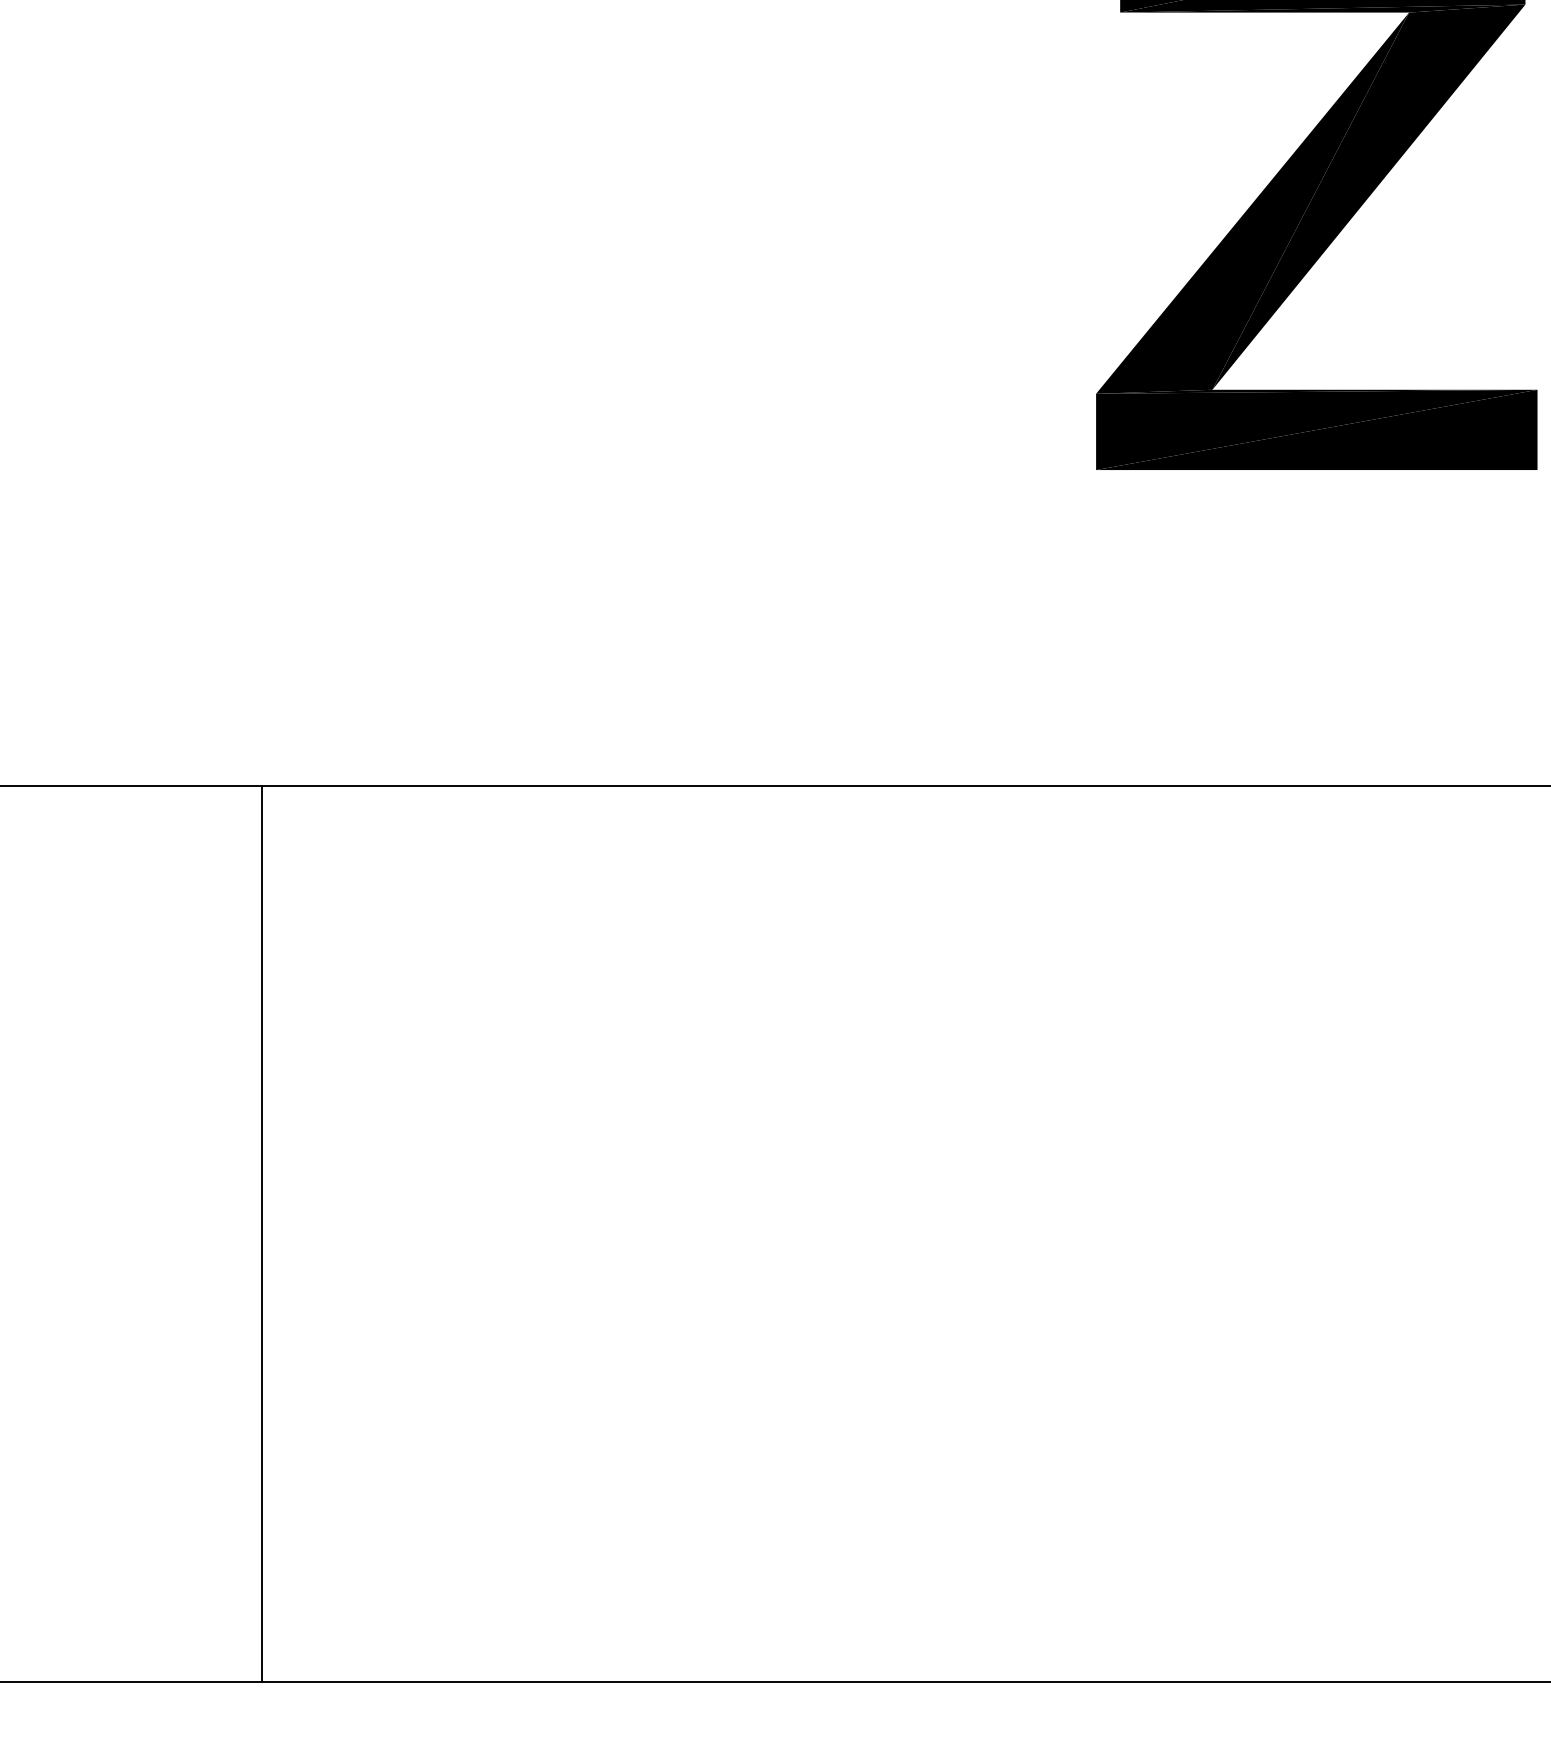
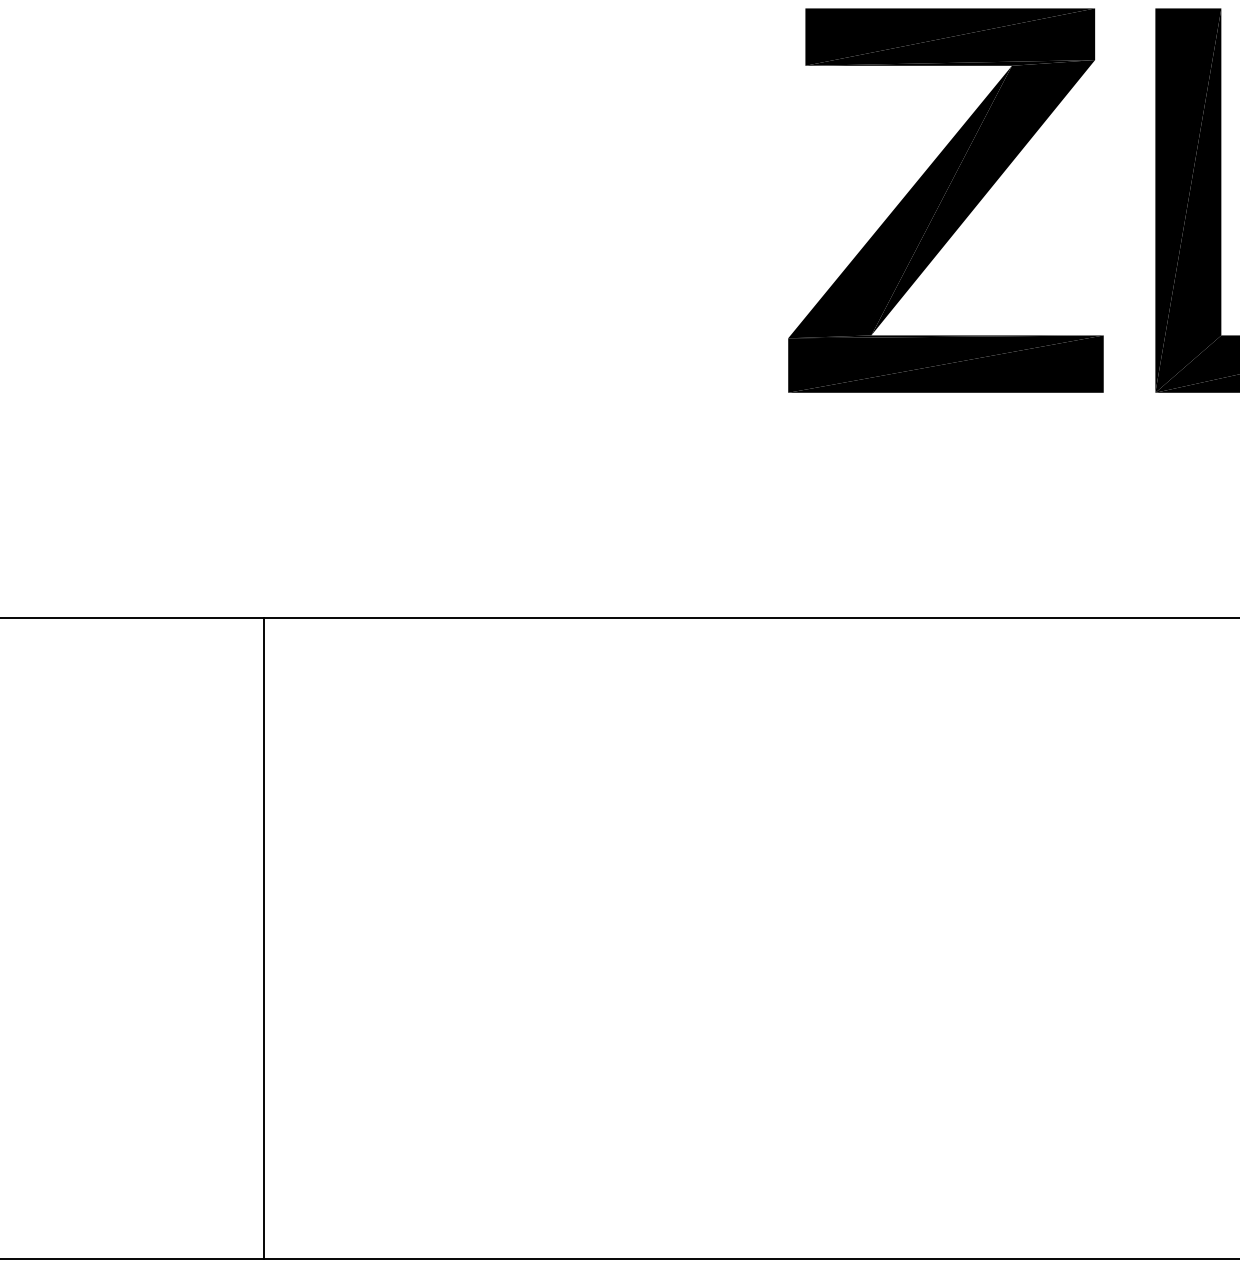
line: (262, 1233) -> (264, 938), moved

